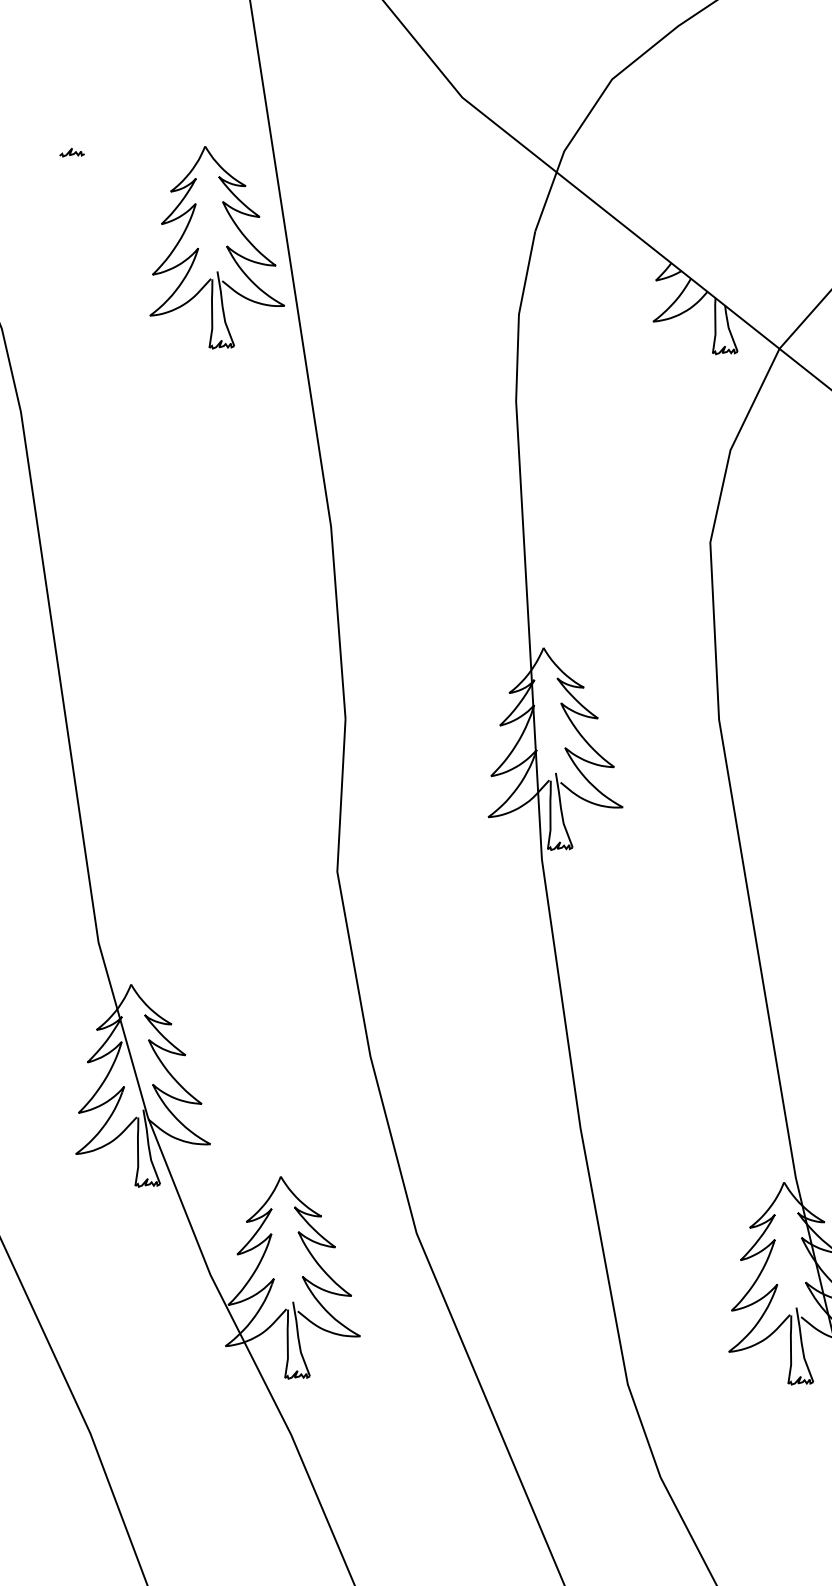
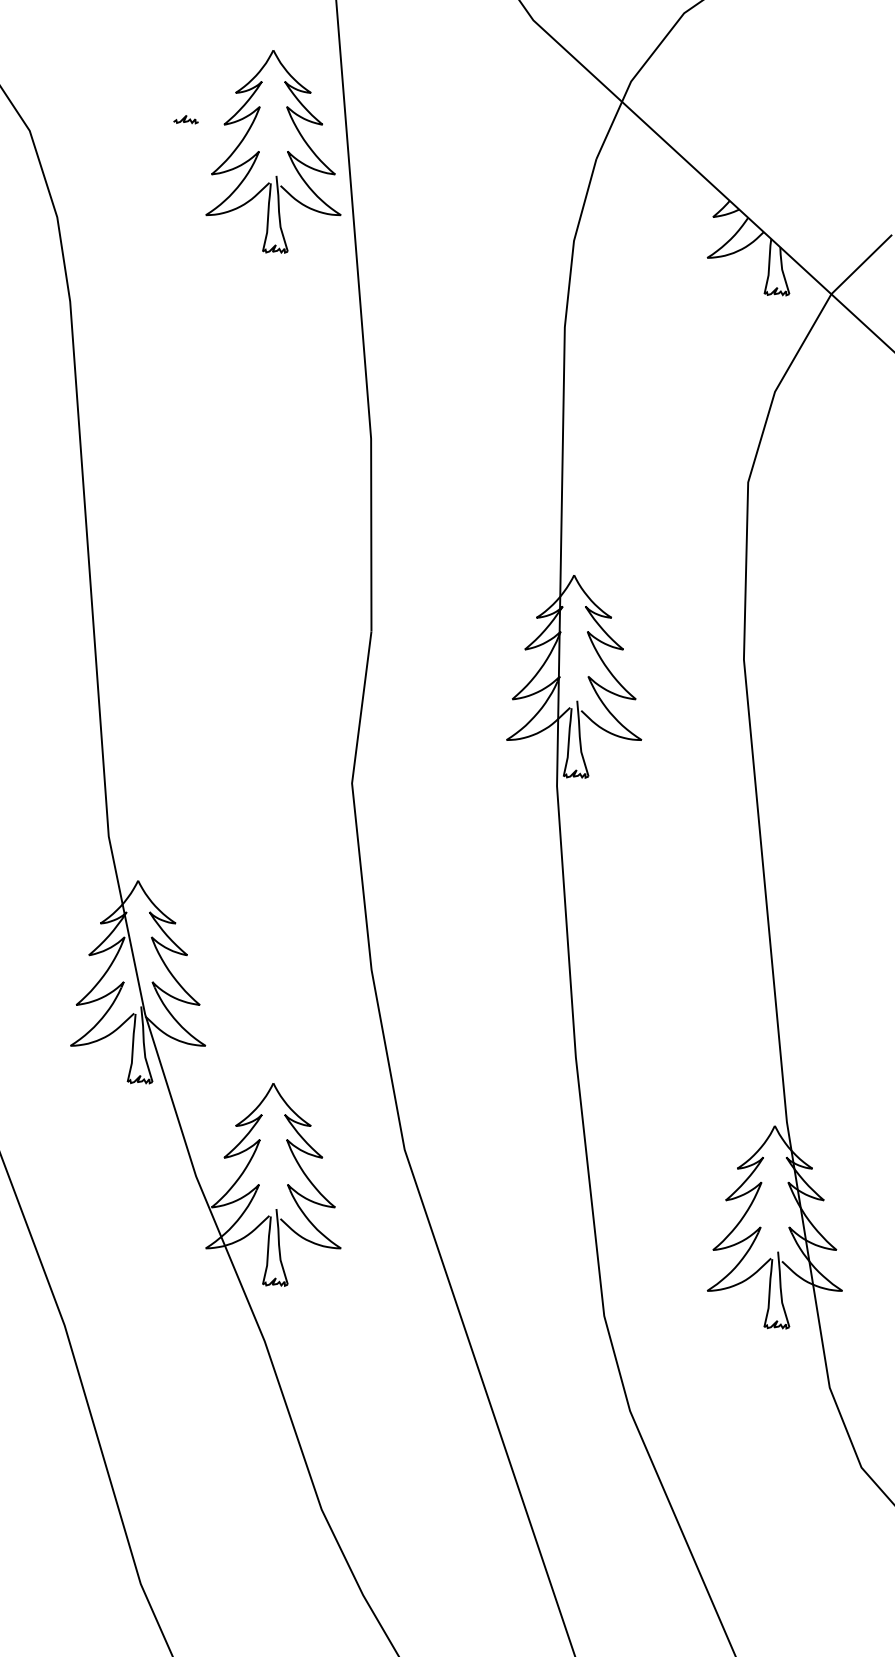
curve: (71, 152) -> (185, 119), moved

